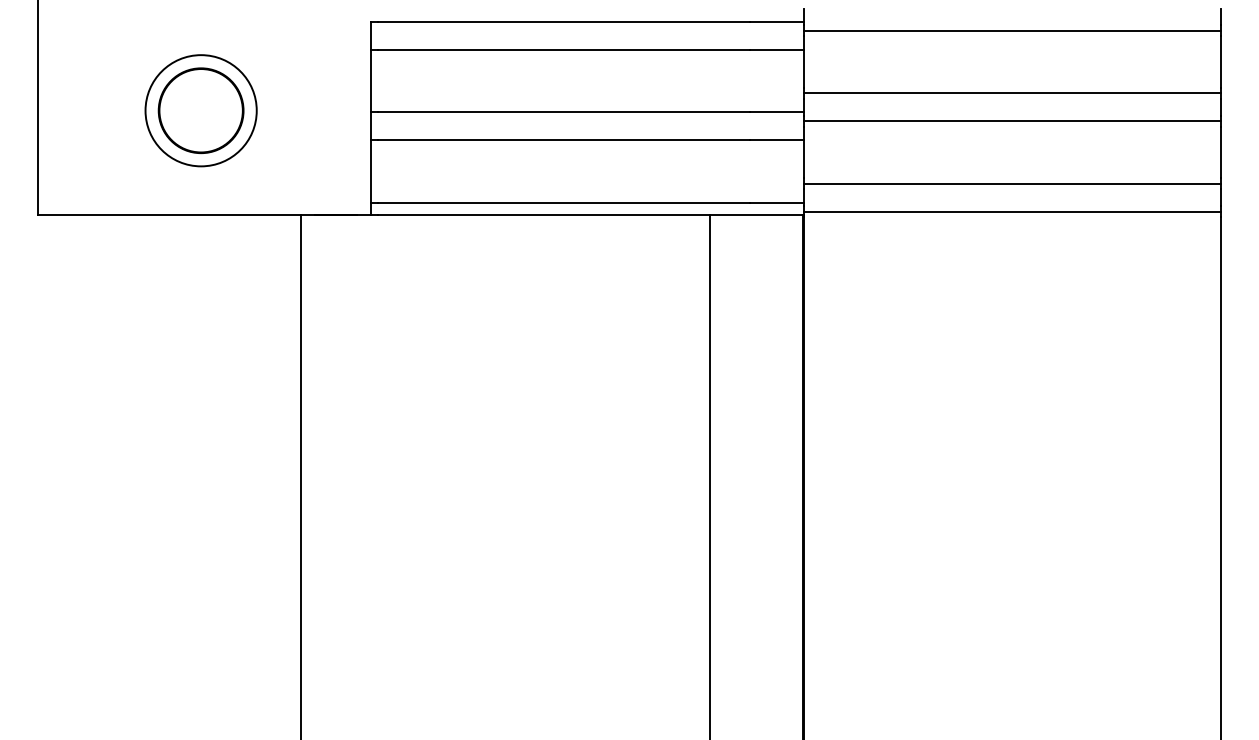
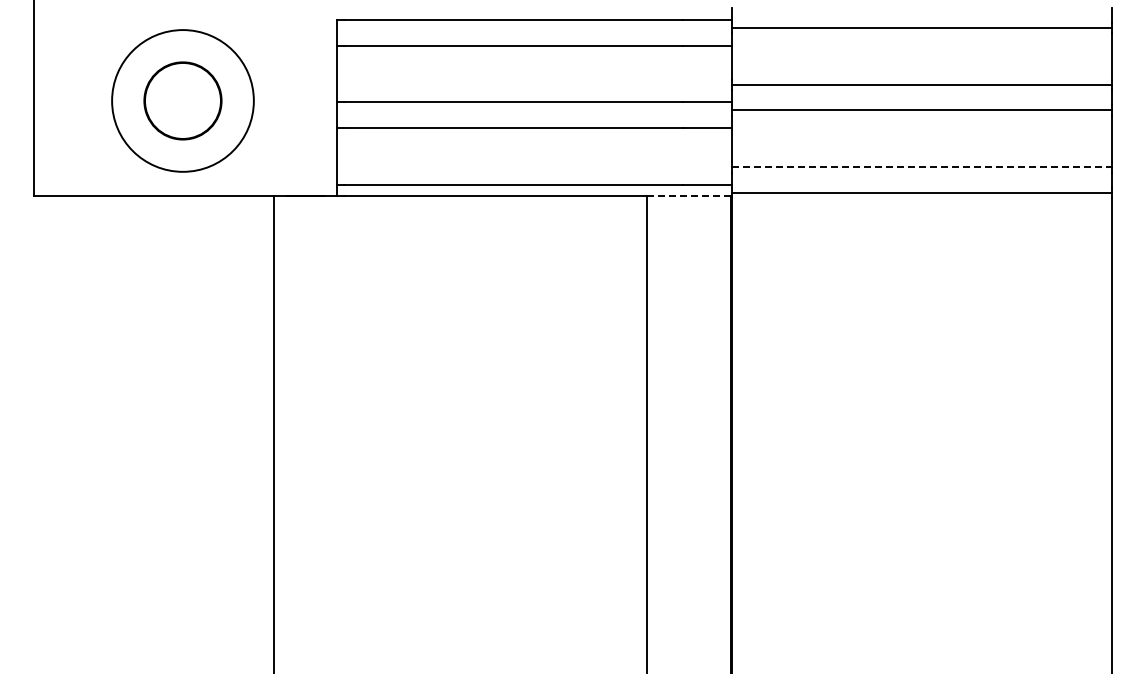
circle: (200, 110) -> (182, 100), size x1.4
line: (1012, 183) -> (921, 167), solid -> dashed
line: (756, 214) -> (688, 195), solid -> dashed

